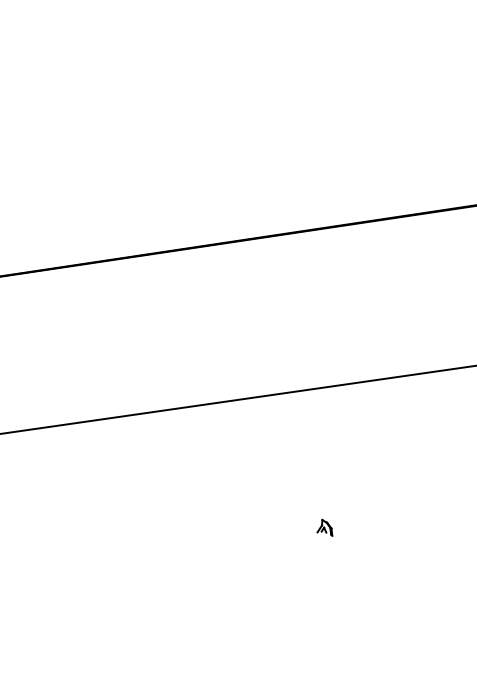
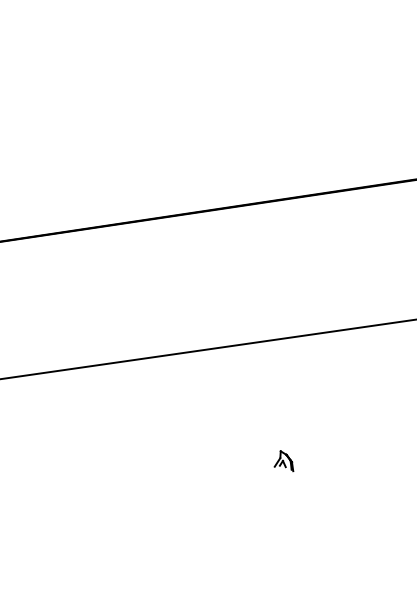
part: (324, 527) -> (283, 460), size x1.43

